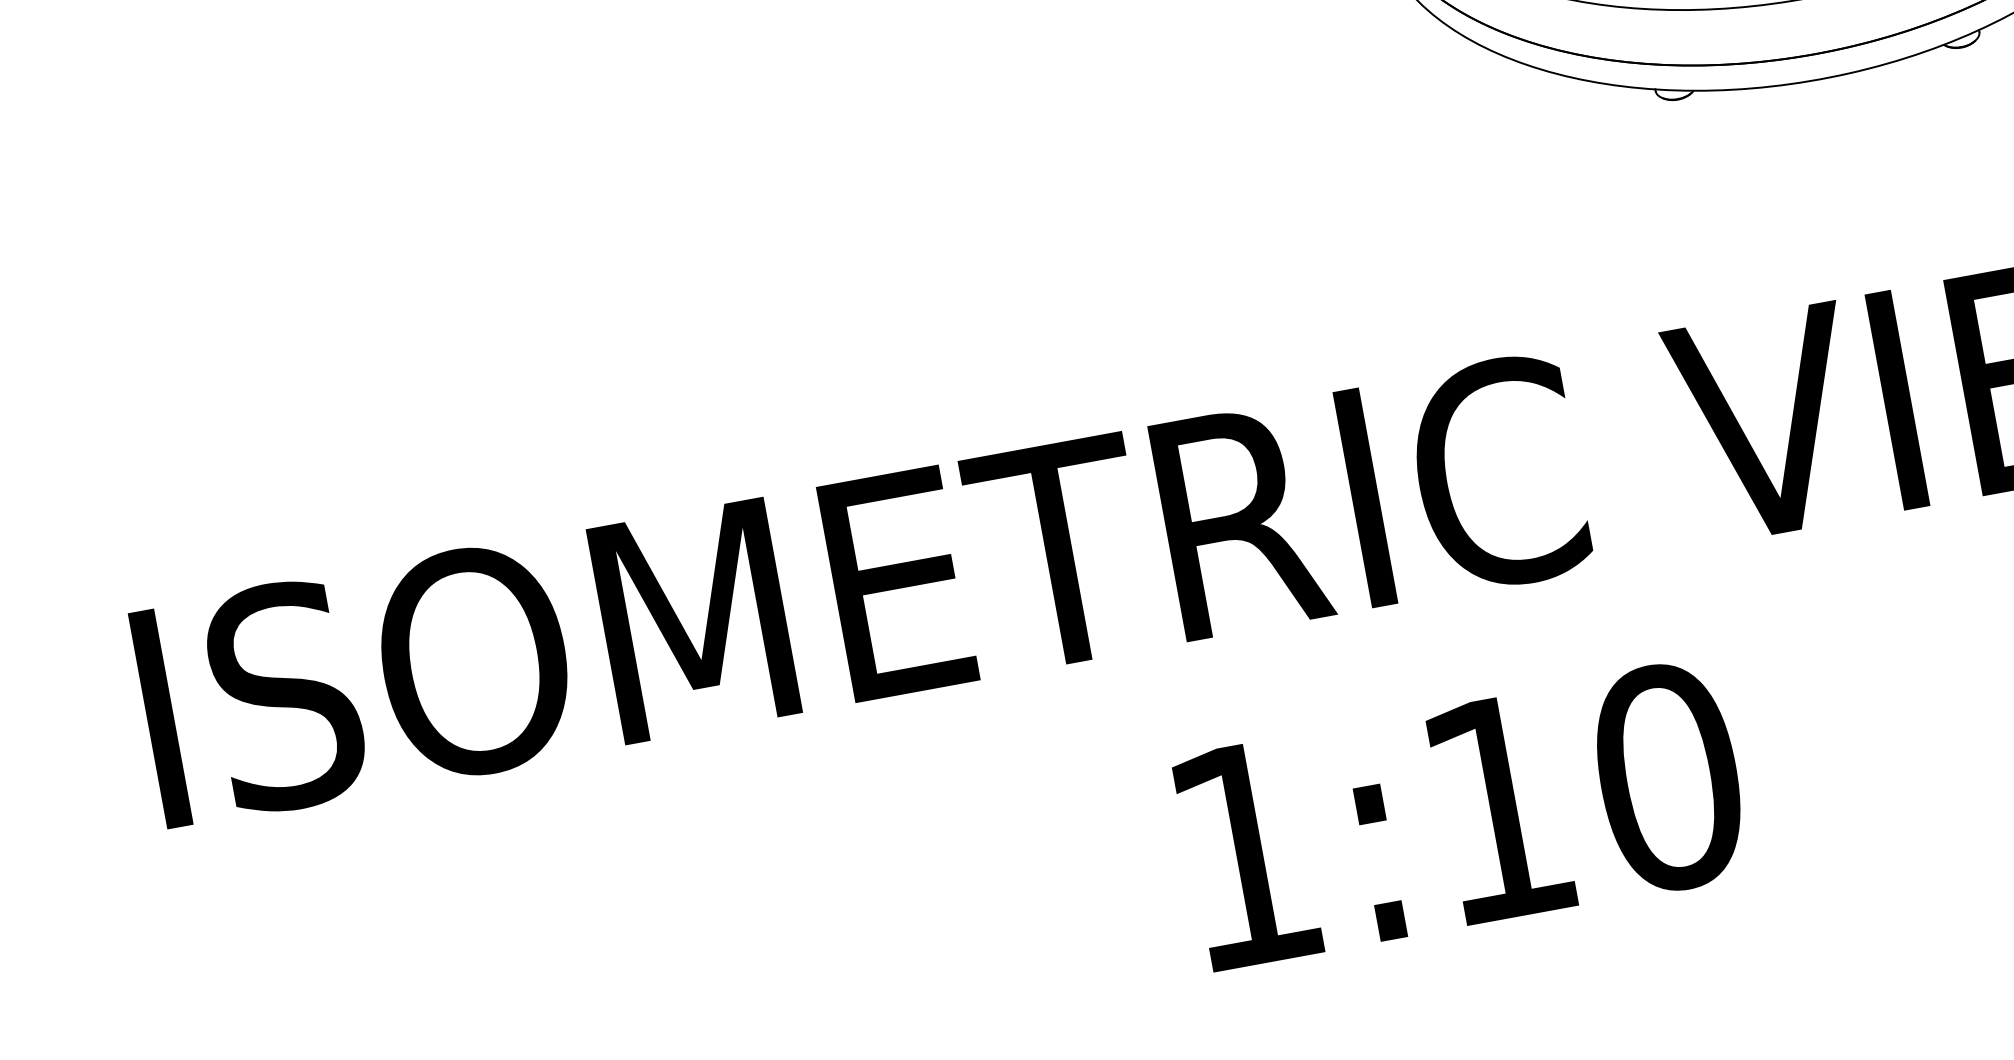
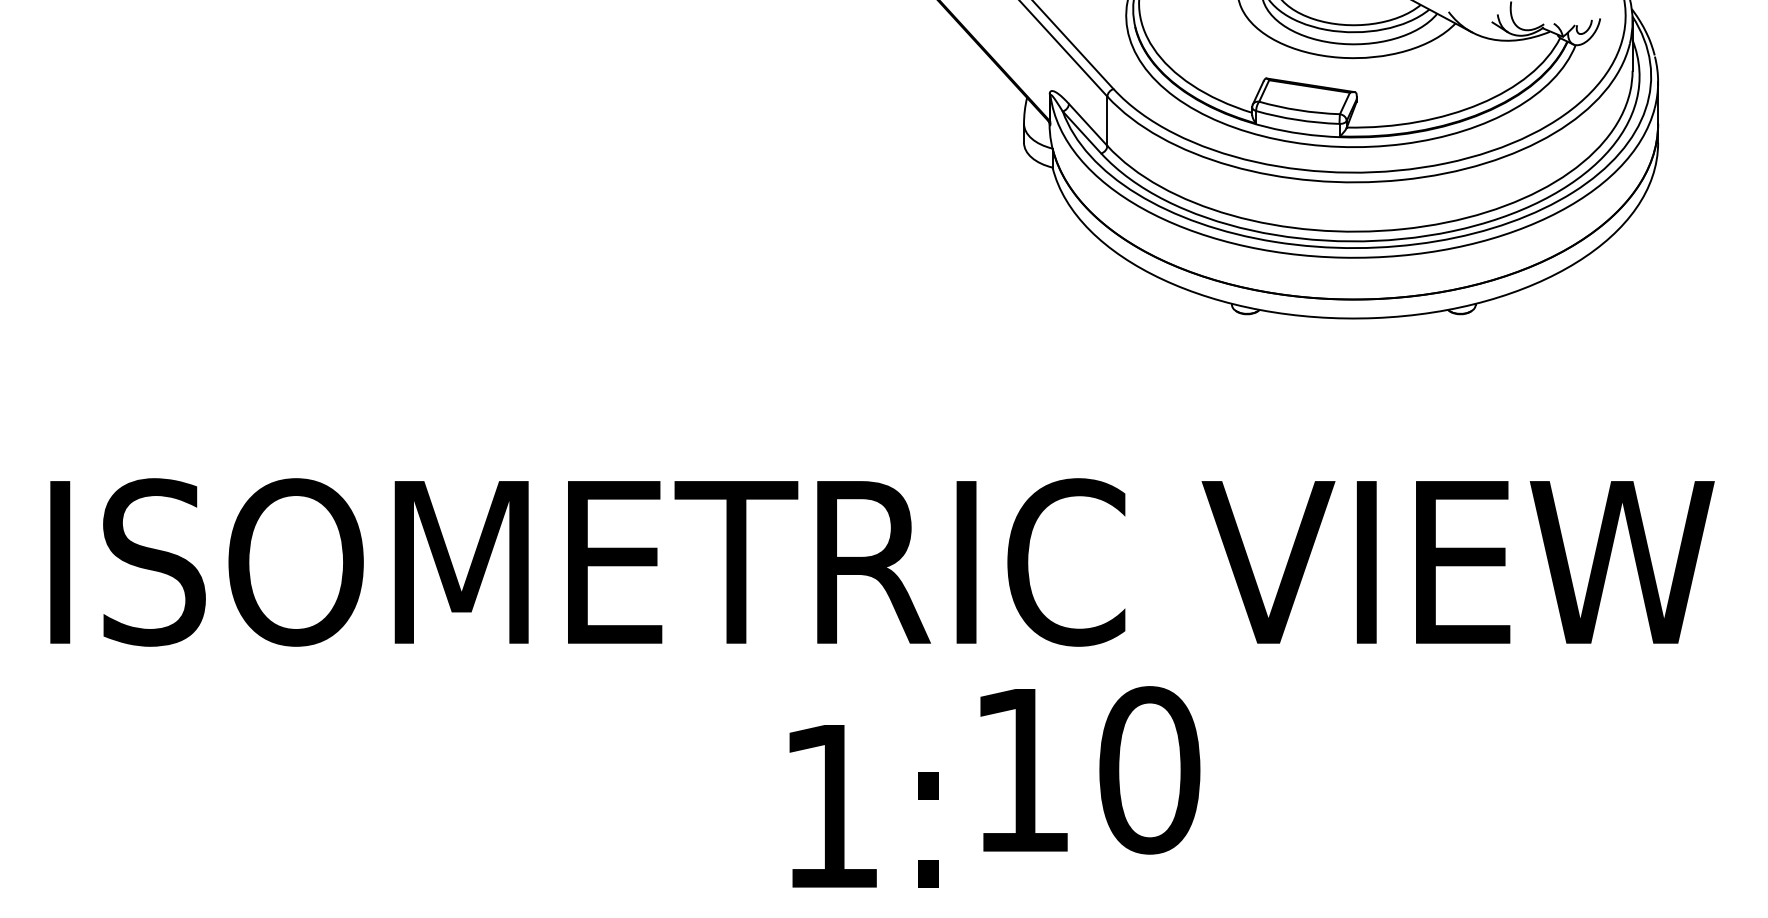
text: (1589, 792) -> (1090, 770), moved

